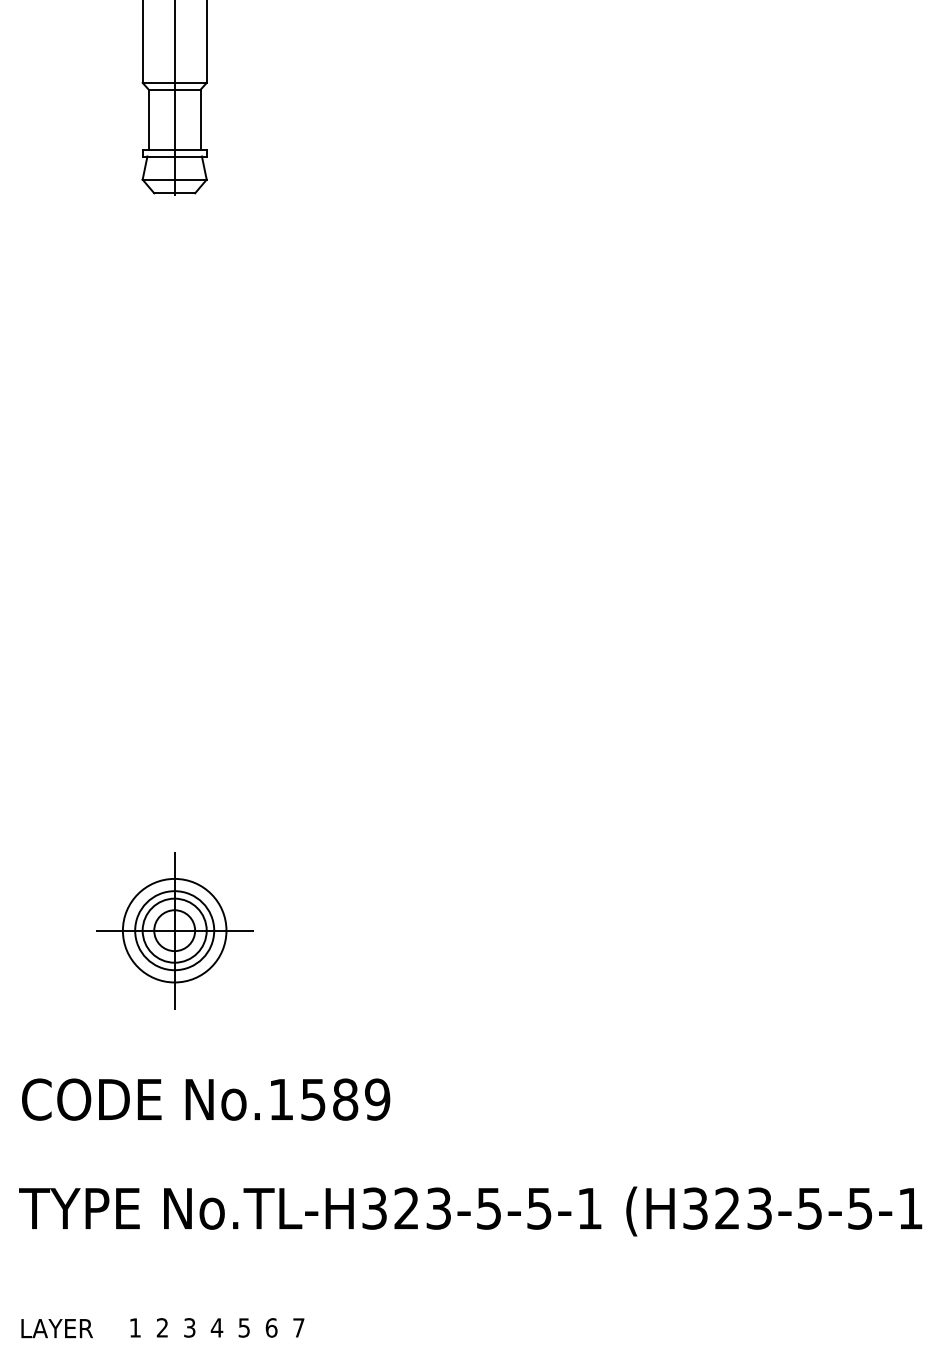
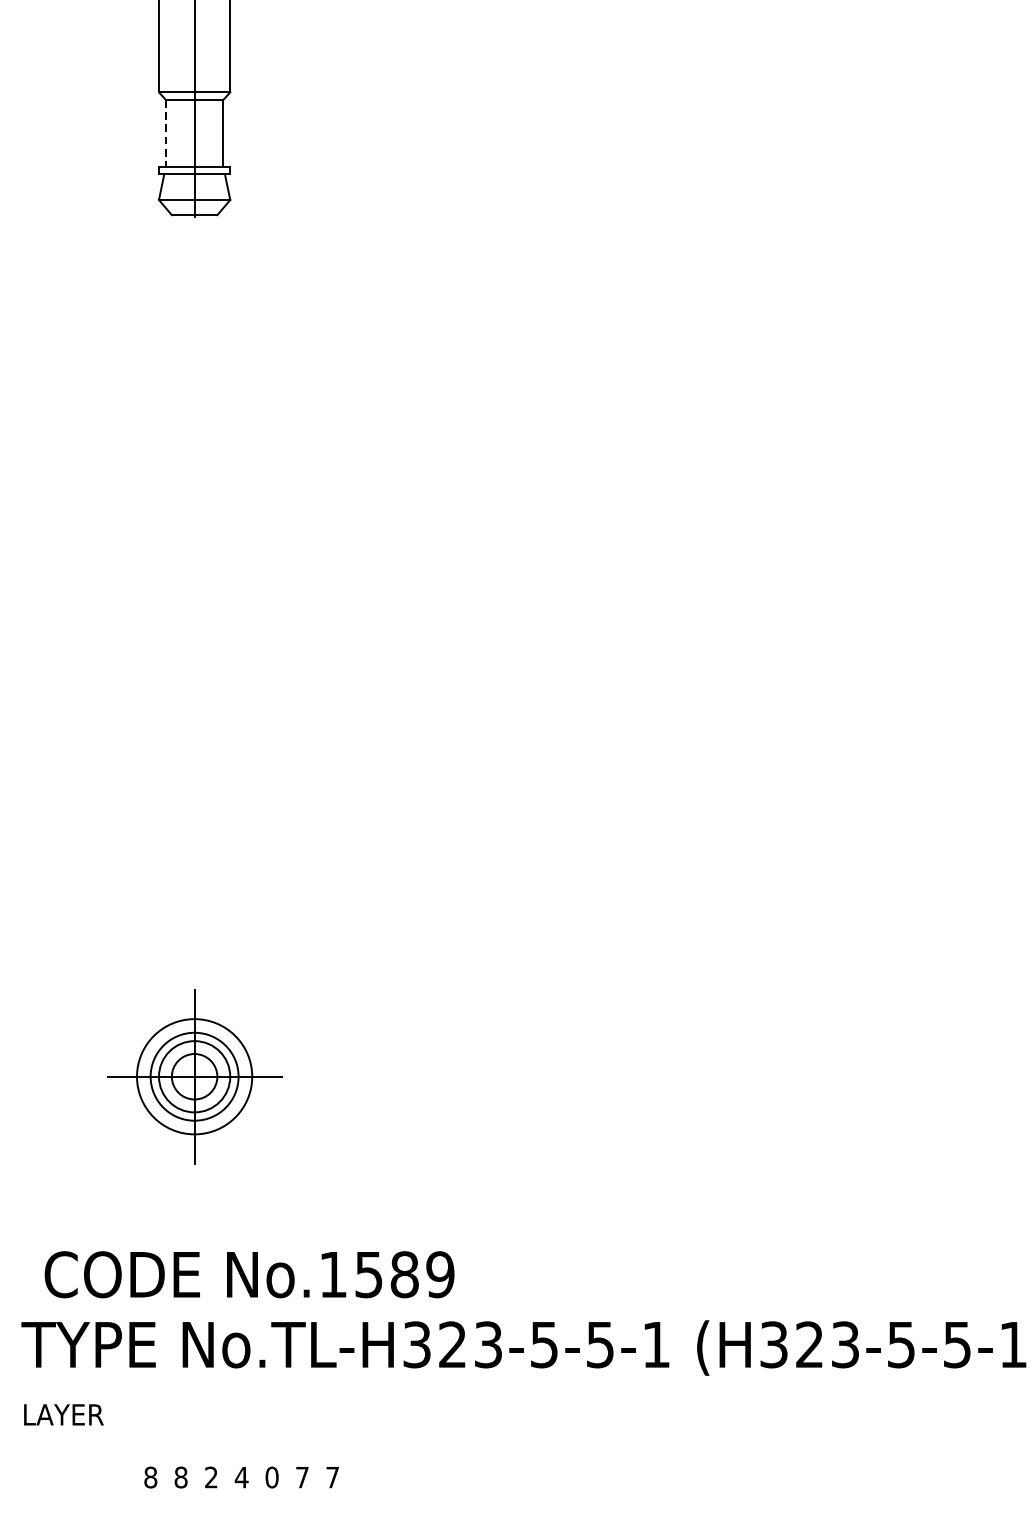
line: (148, 119) -> (165, 133), solid -> dashed
part: (174, 930) -> (194, 1076), moved
text: (206, 1099) -> (250, 1274), moved
text: (135, 1327) -> (151, 1477), 1 -> 8
text: (162, 1327) -> (181, 1477), 2 -> 8
text: (189, 1327) -> (211, 1477), 3 -> 2
text: (244, 1327) -> (272, 1477), 5 -> 0
text: (271, 1327) -> (302, 1477), 6 -> 7
text: (56, 1328) -> (63, 1414), moved

